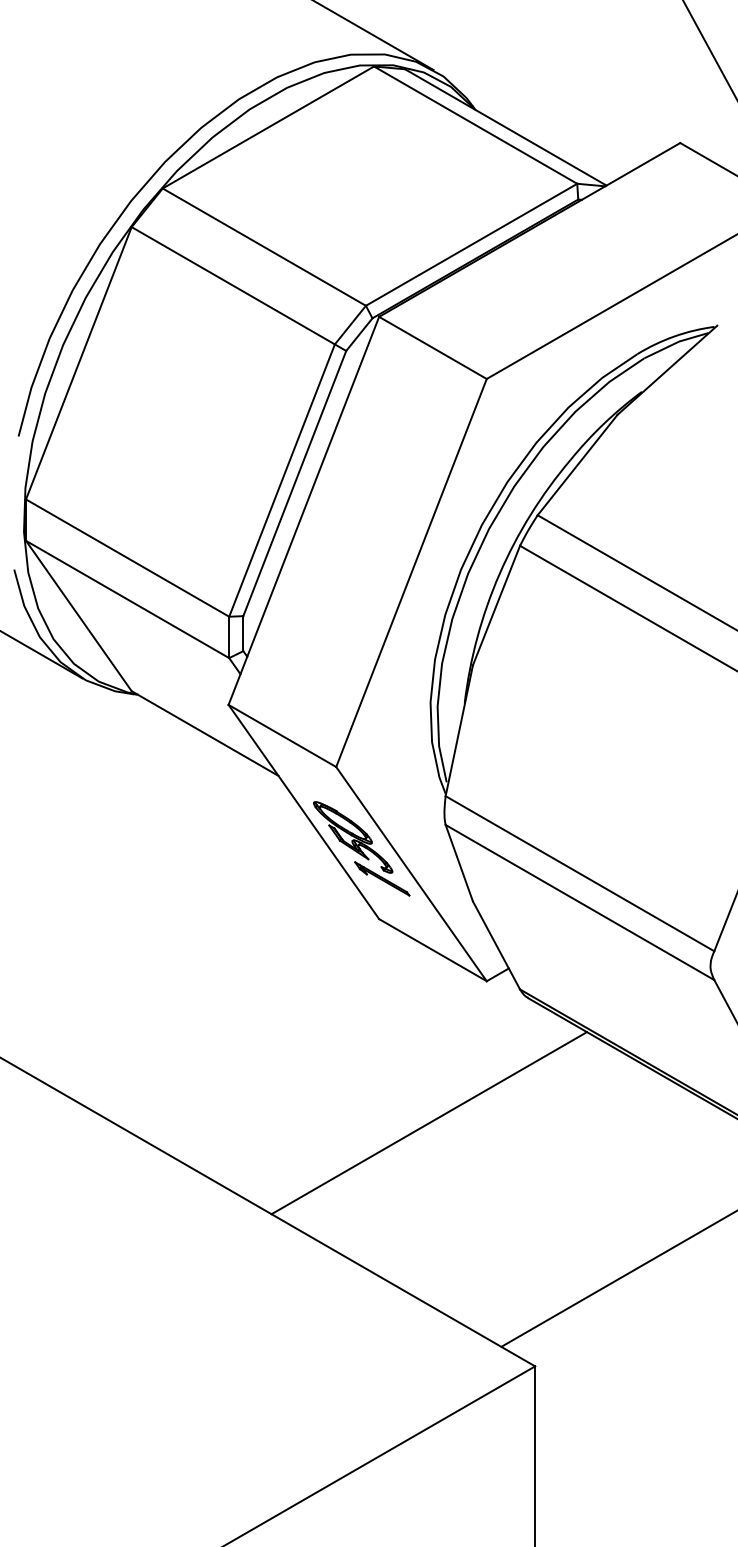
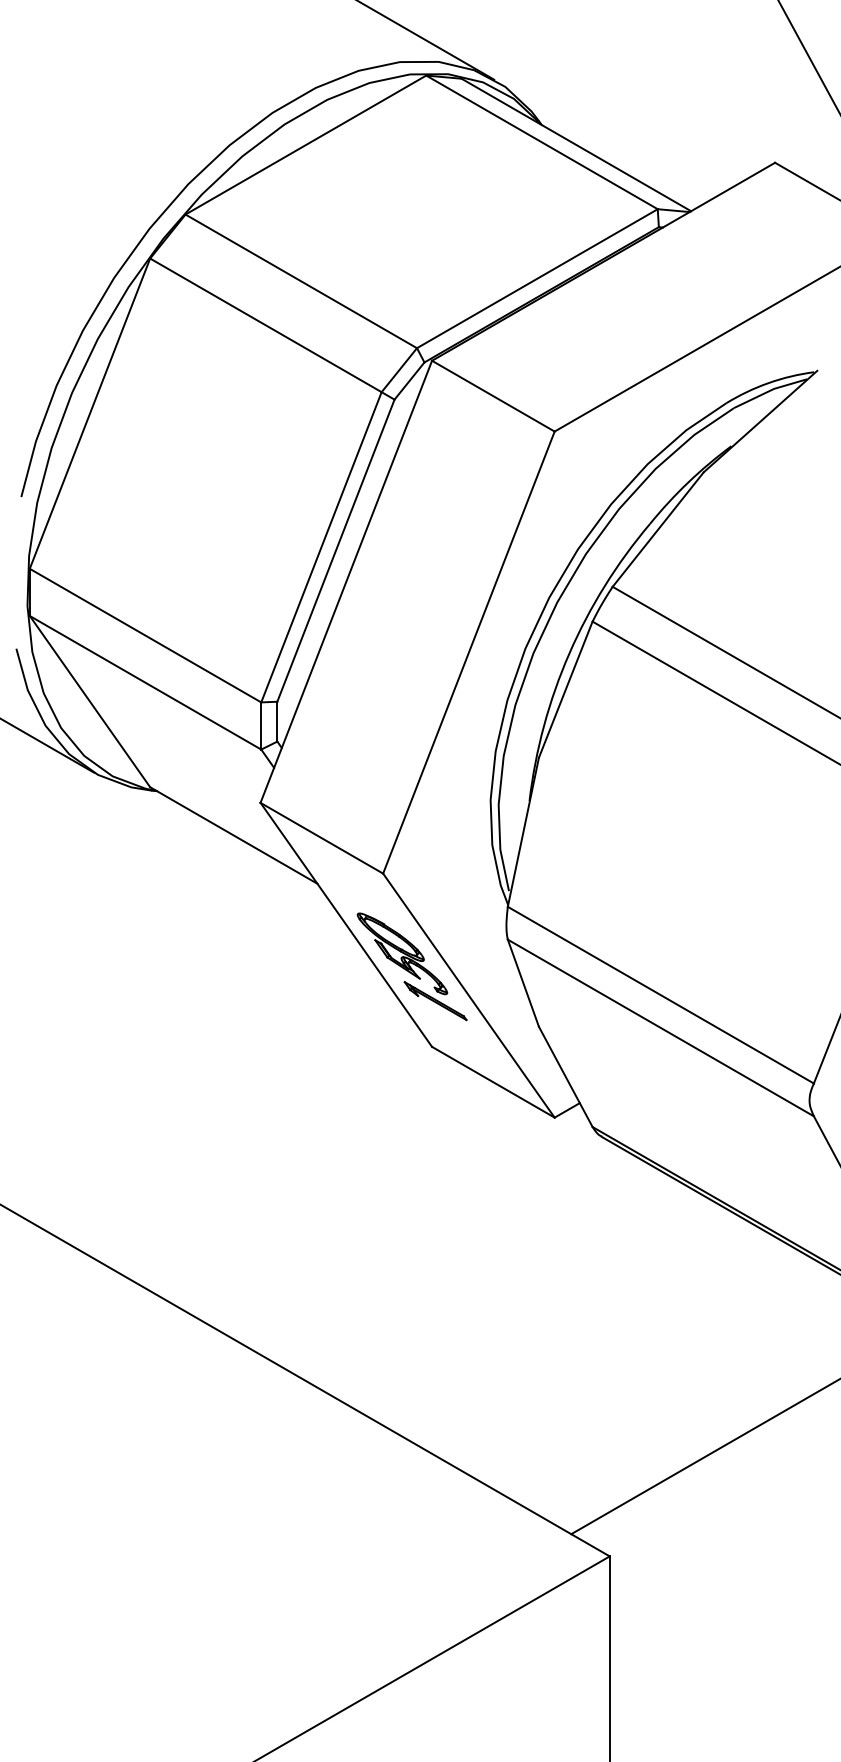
line: (428, 1123) -> (488, 1279), removed

